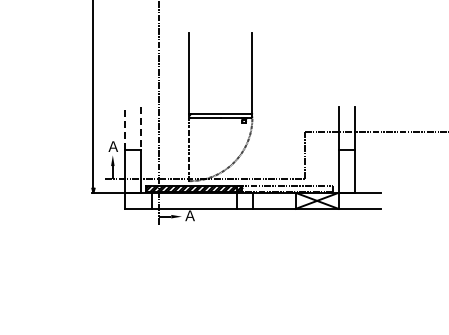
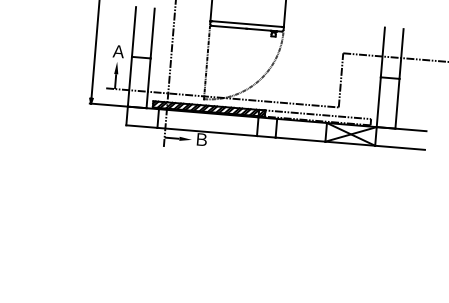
line: (125, 128) -> (134, 31), dashed -> solid
line: (141, 129) -> (153, 34), dashed -> solid
text: (189, 215) -> (200, 139), Ａ -> Ｂ

